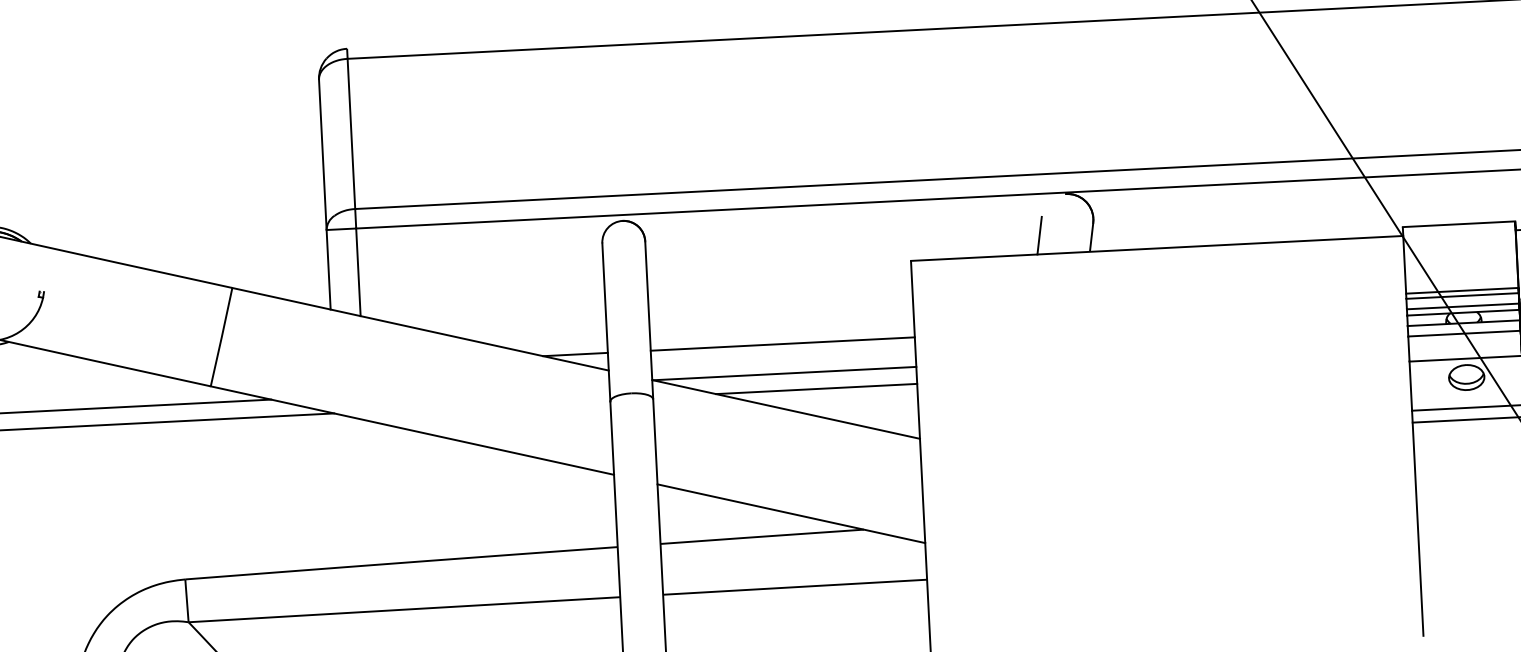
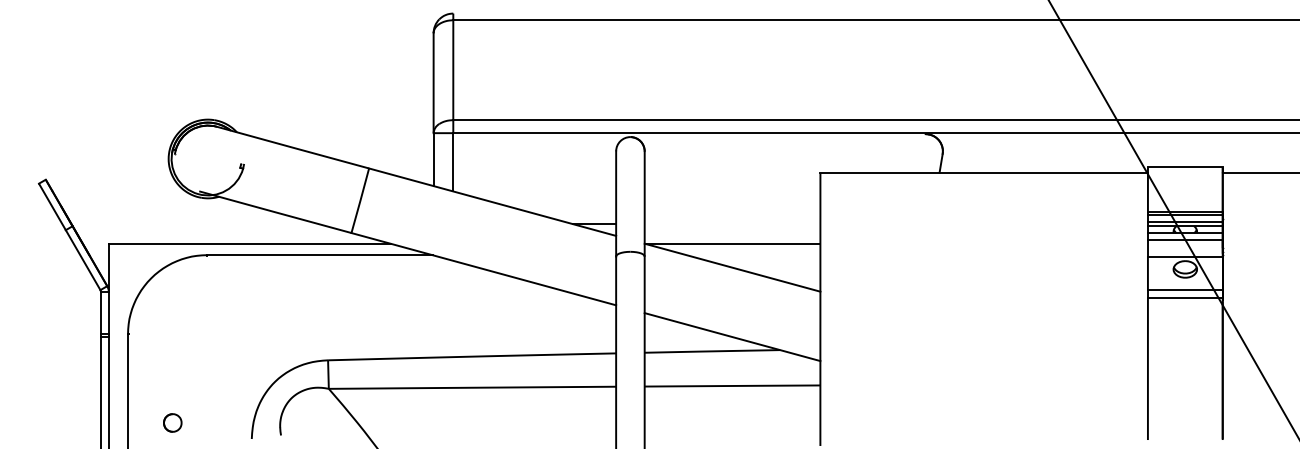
line: (1039, 235) -> (906, 160), removed
line: (782, 344) -> (732, 224), removed
line: (816, 389) -> (753, 255), removed

